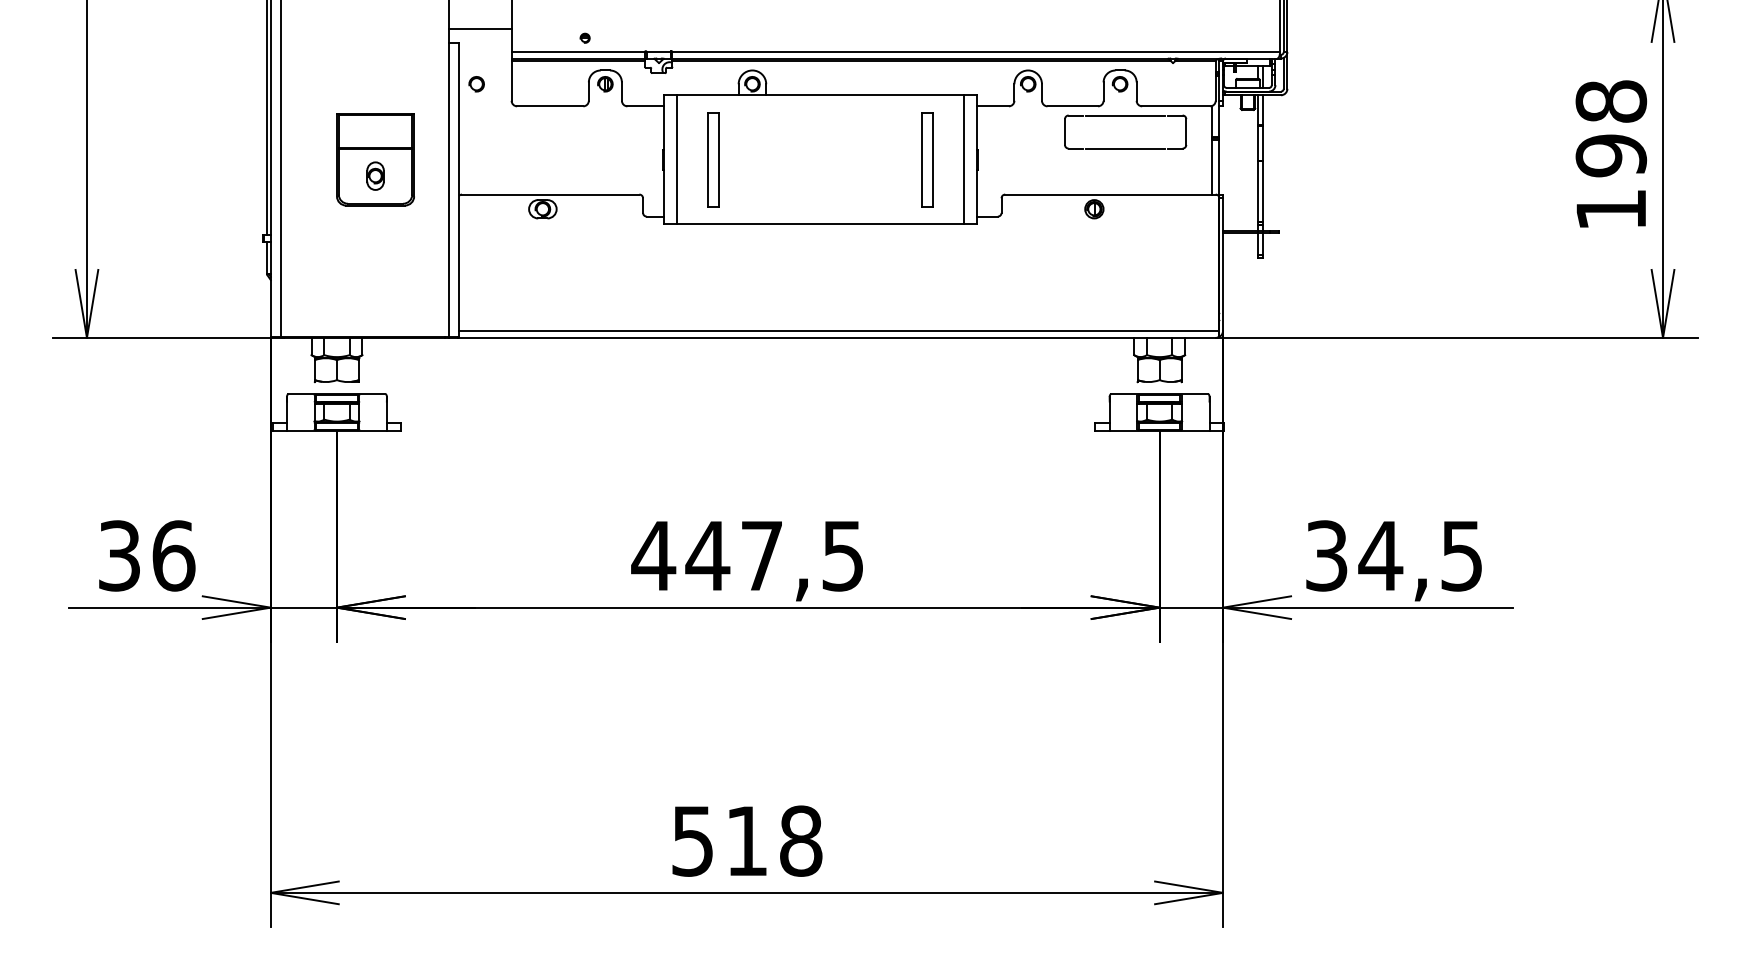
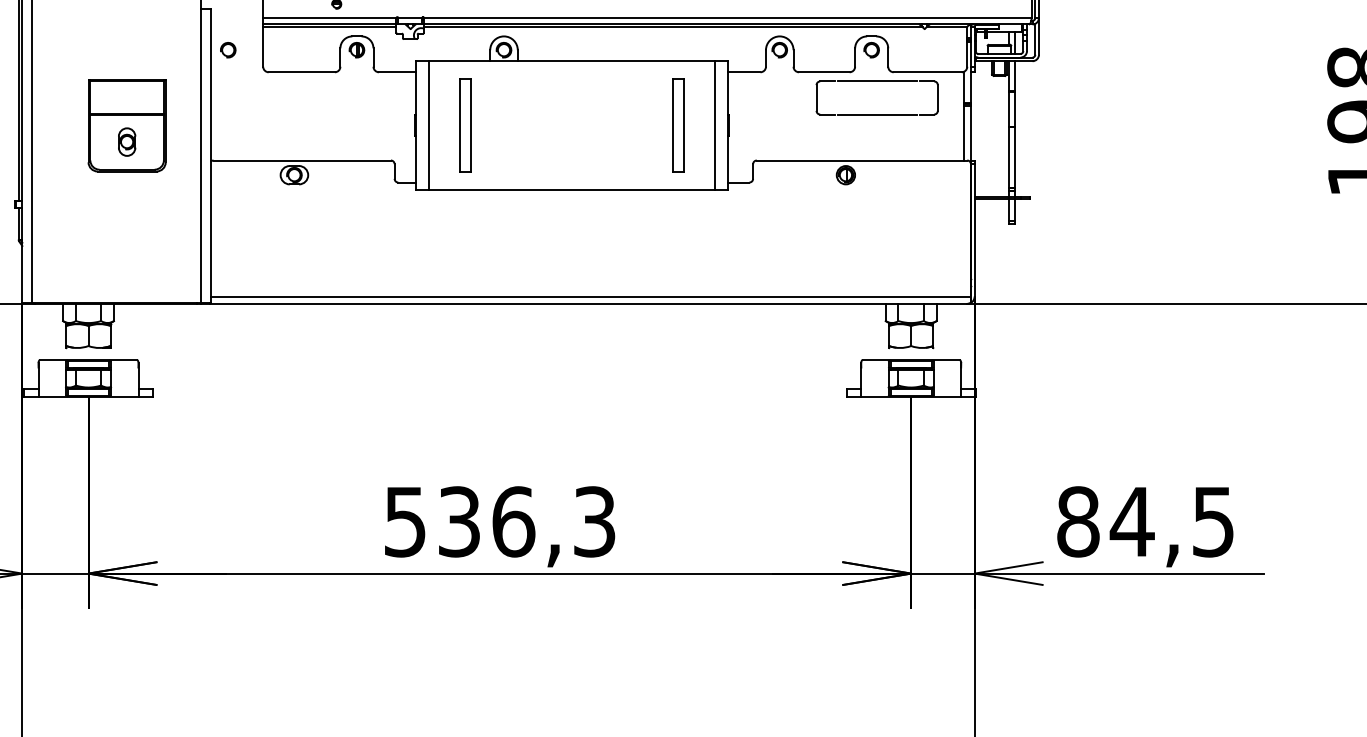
text: (747, 555) -> (499, 521), 447,5 -> 536,3
text: (1326, 555) -> (1078, 521), 34,5 -> 84,5

